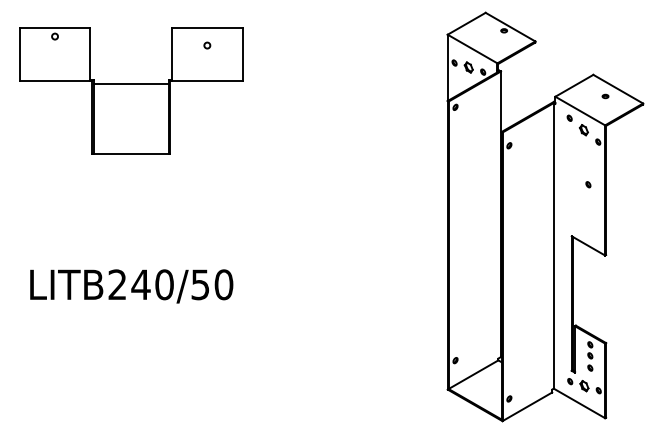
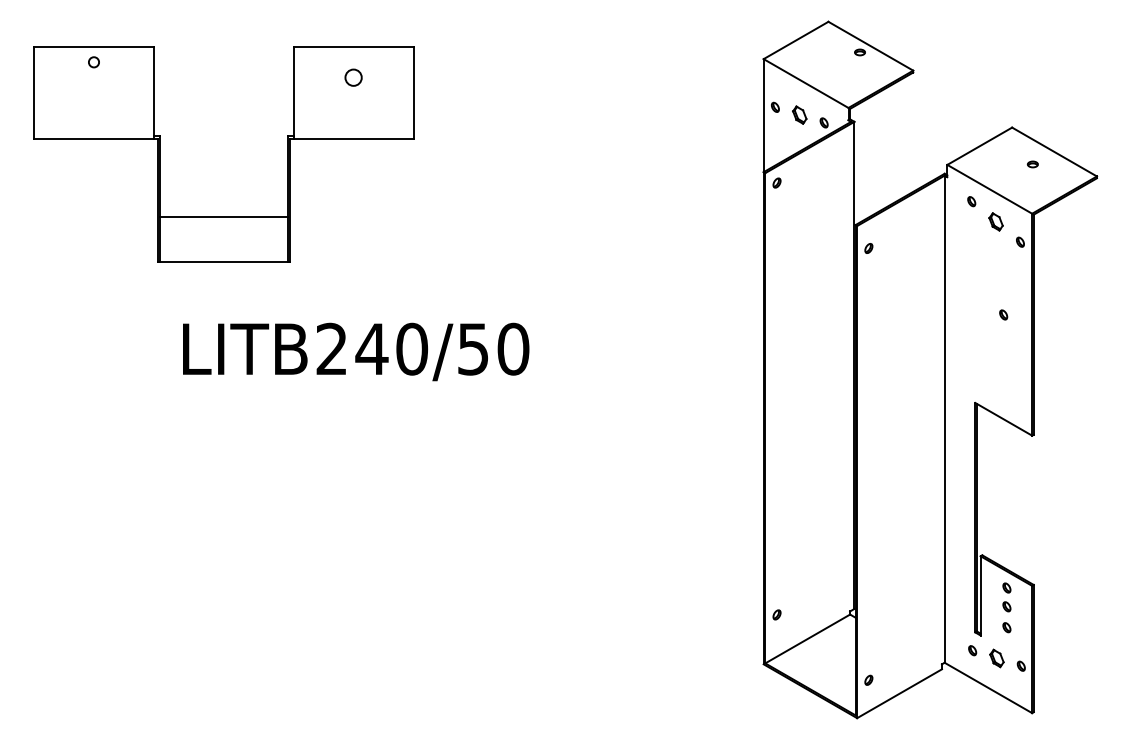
circle: (207, 45) -> (354, 77), size x1.6
line: (130, 83) -> (222, 217), moved
text: (131, 286) -> (355, 352), moved

